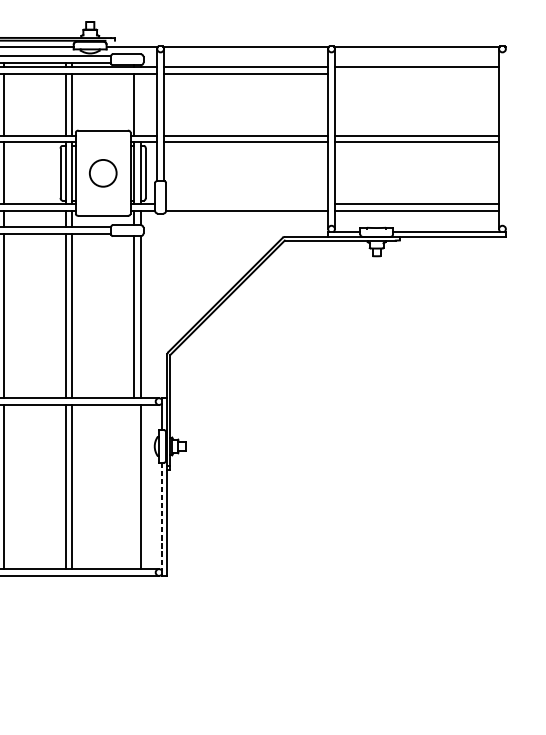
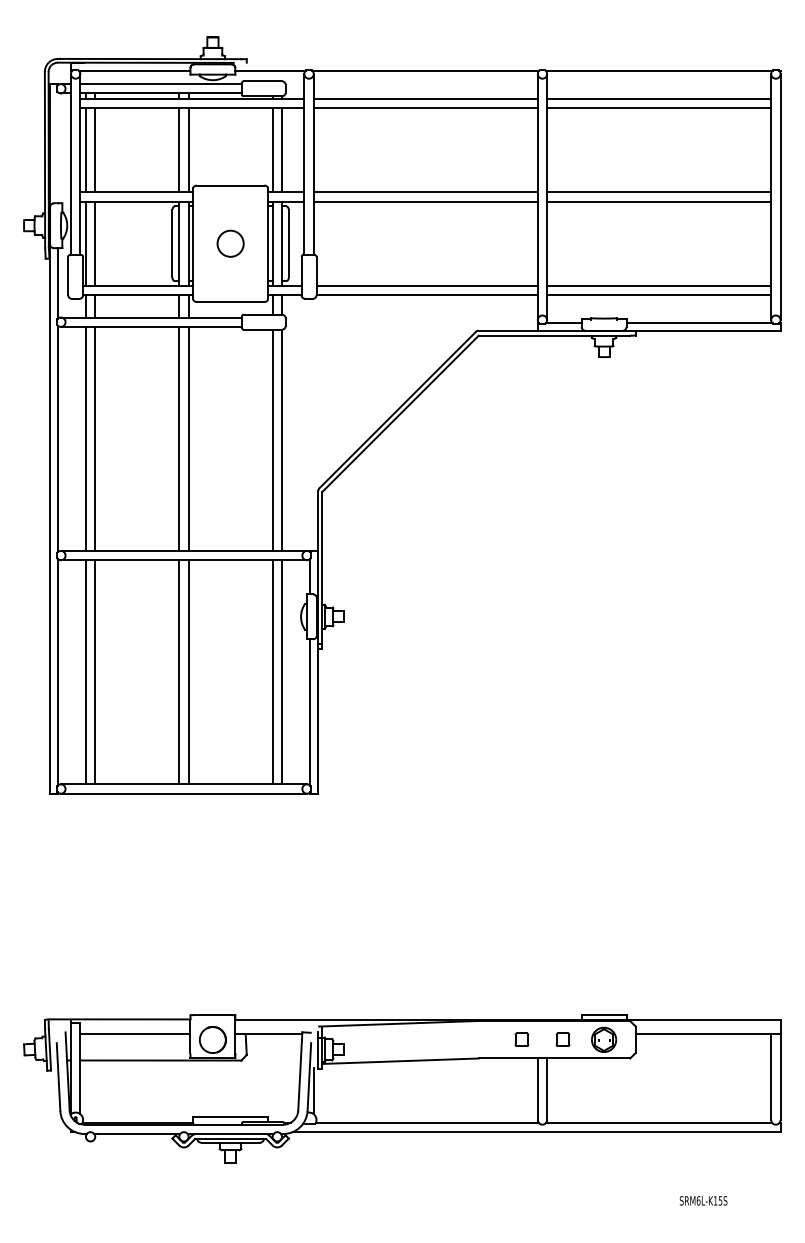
line: (417, 74) -> (659, 108), added
line: (141, 104) -> (282, 150), added
line: (505, 139) -> (780, 197), added
circle: (103, 173) -> (230, 243), size x0.71
line: (246, 203) -> (426, 285), added
line: (133, 487) -> (272, 672), added
line: (161, 516) -> (310, 712), dashed -> solid

